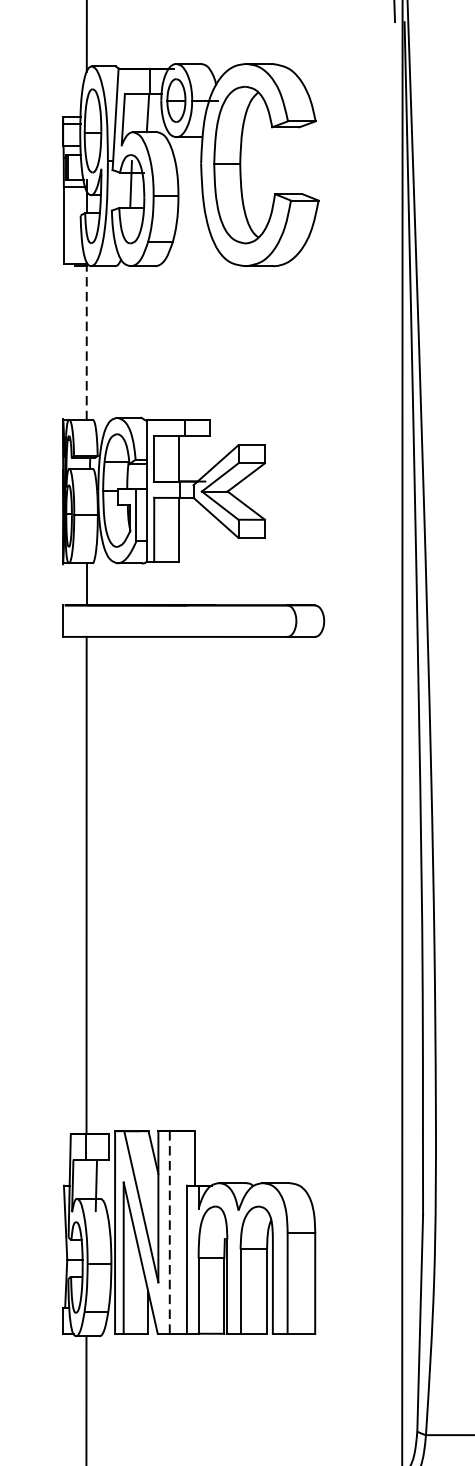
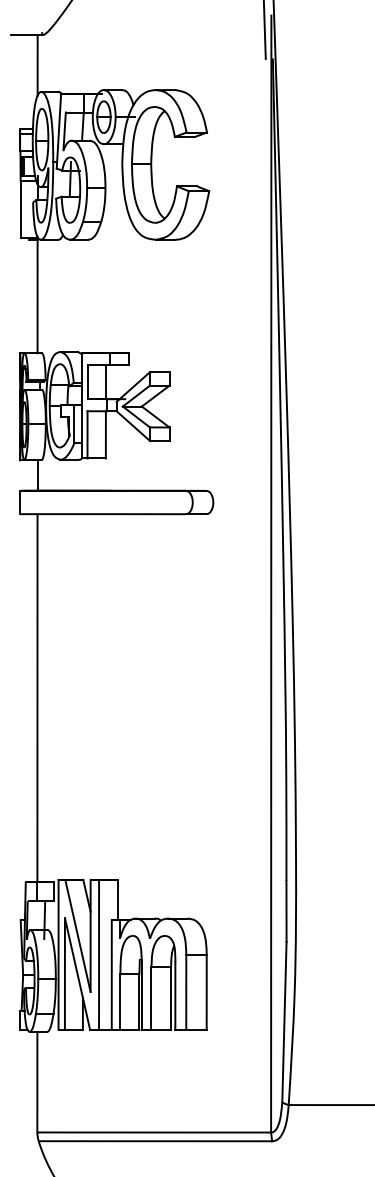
line: (86, 341) -> (37, 295), dashed -> solid
line: (170, 1233) -> (99, 955), dashed -> solid

